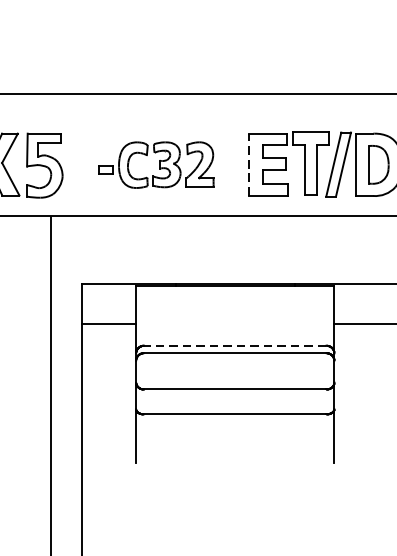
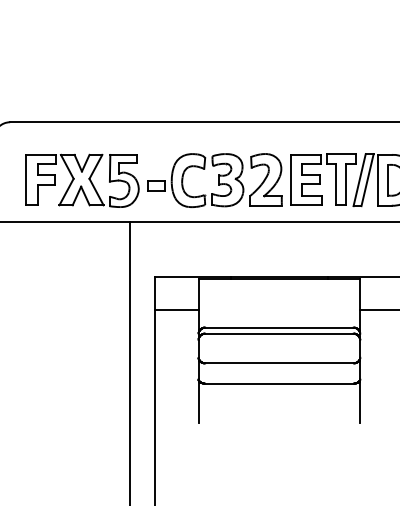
line: (248, 163) -> (290, 179), dashed -> solid
part: (155, 165) -> (214, 180), size x1.43
line: (234, 345) -> (278, 327), dashed -> solid

